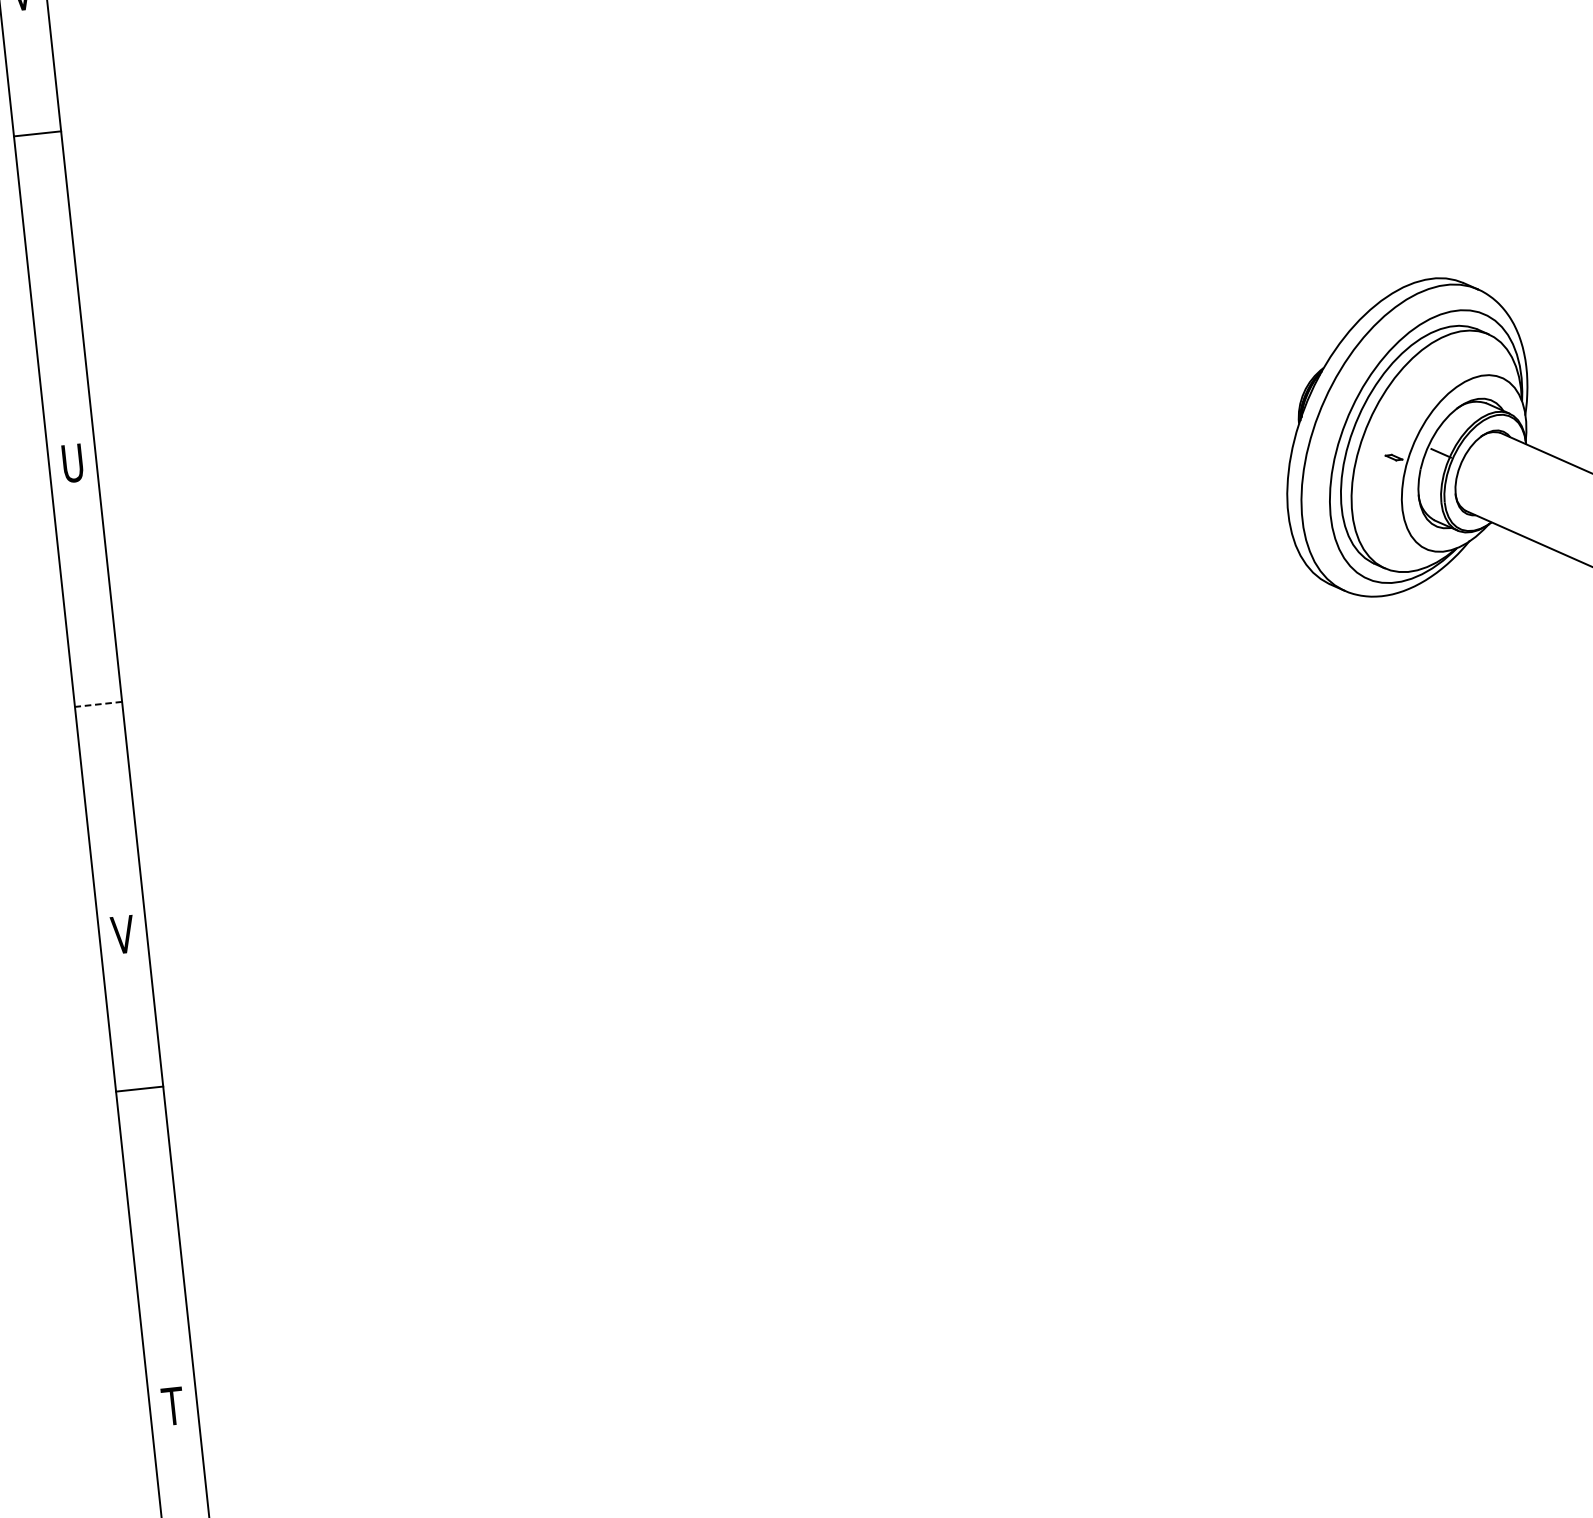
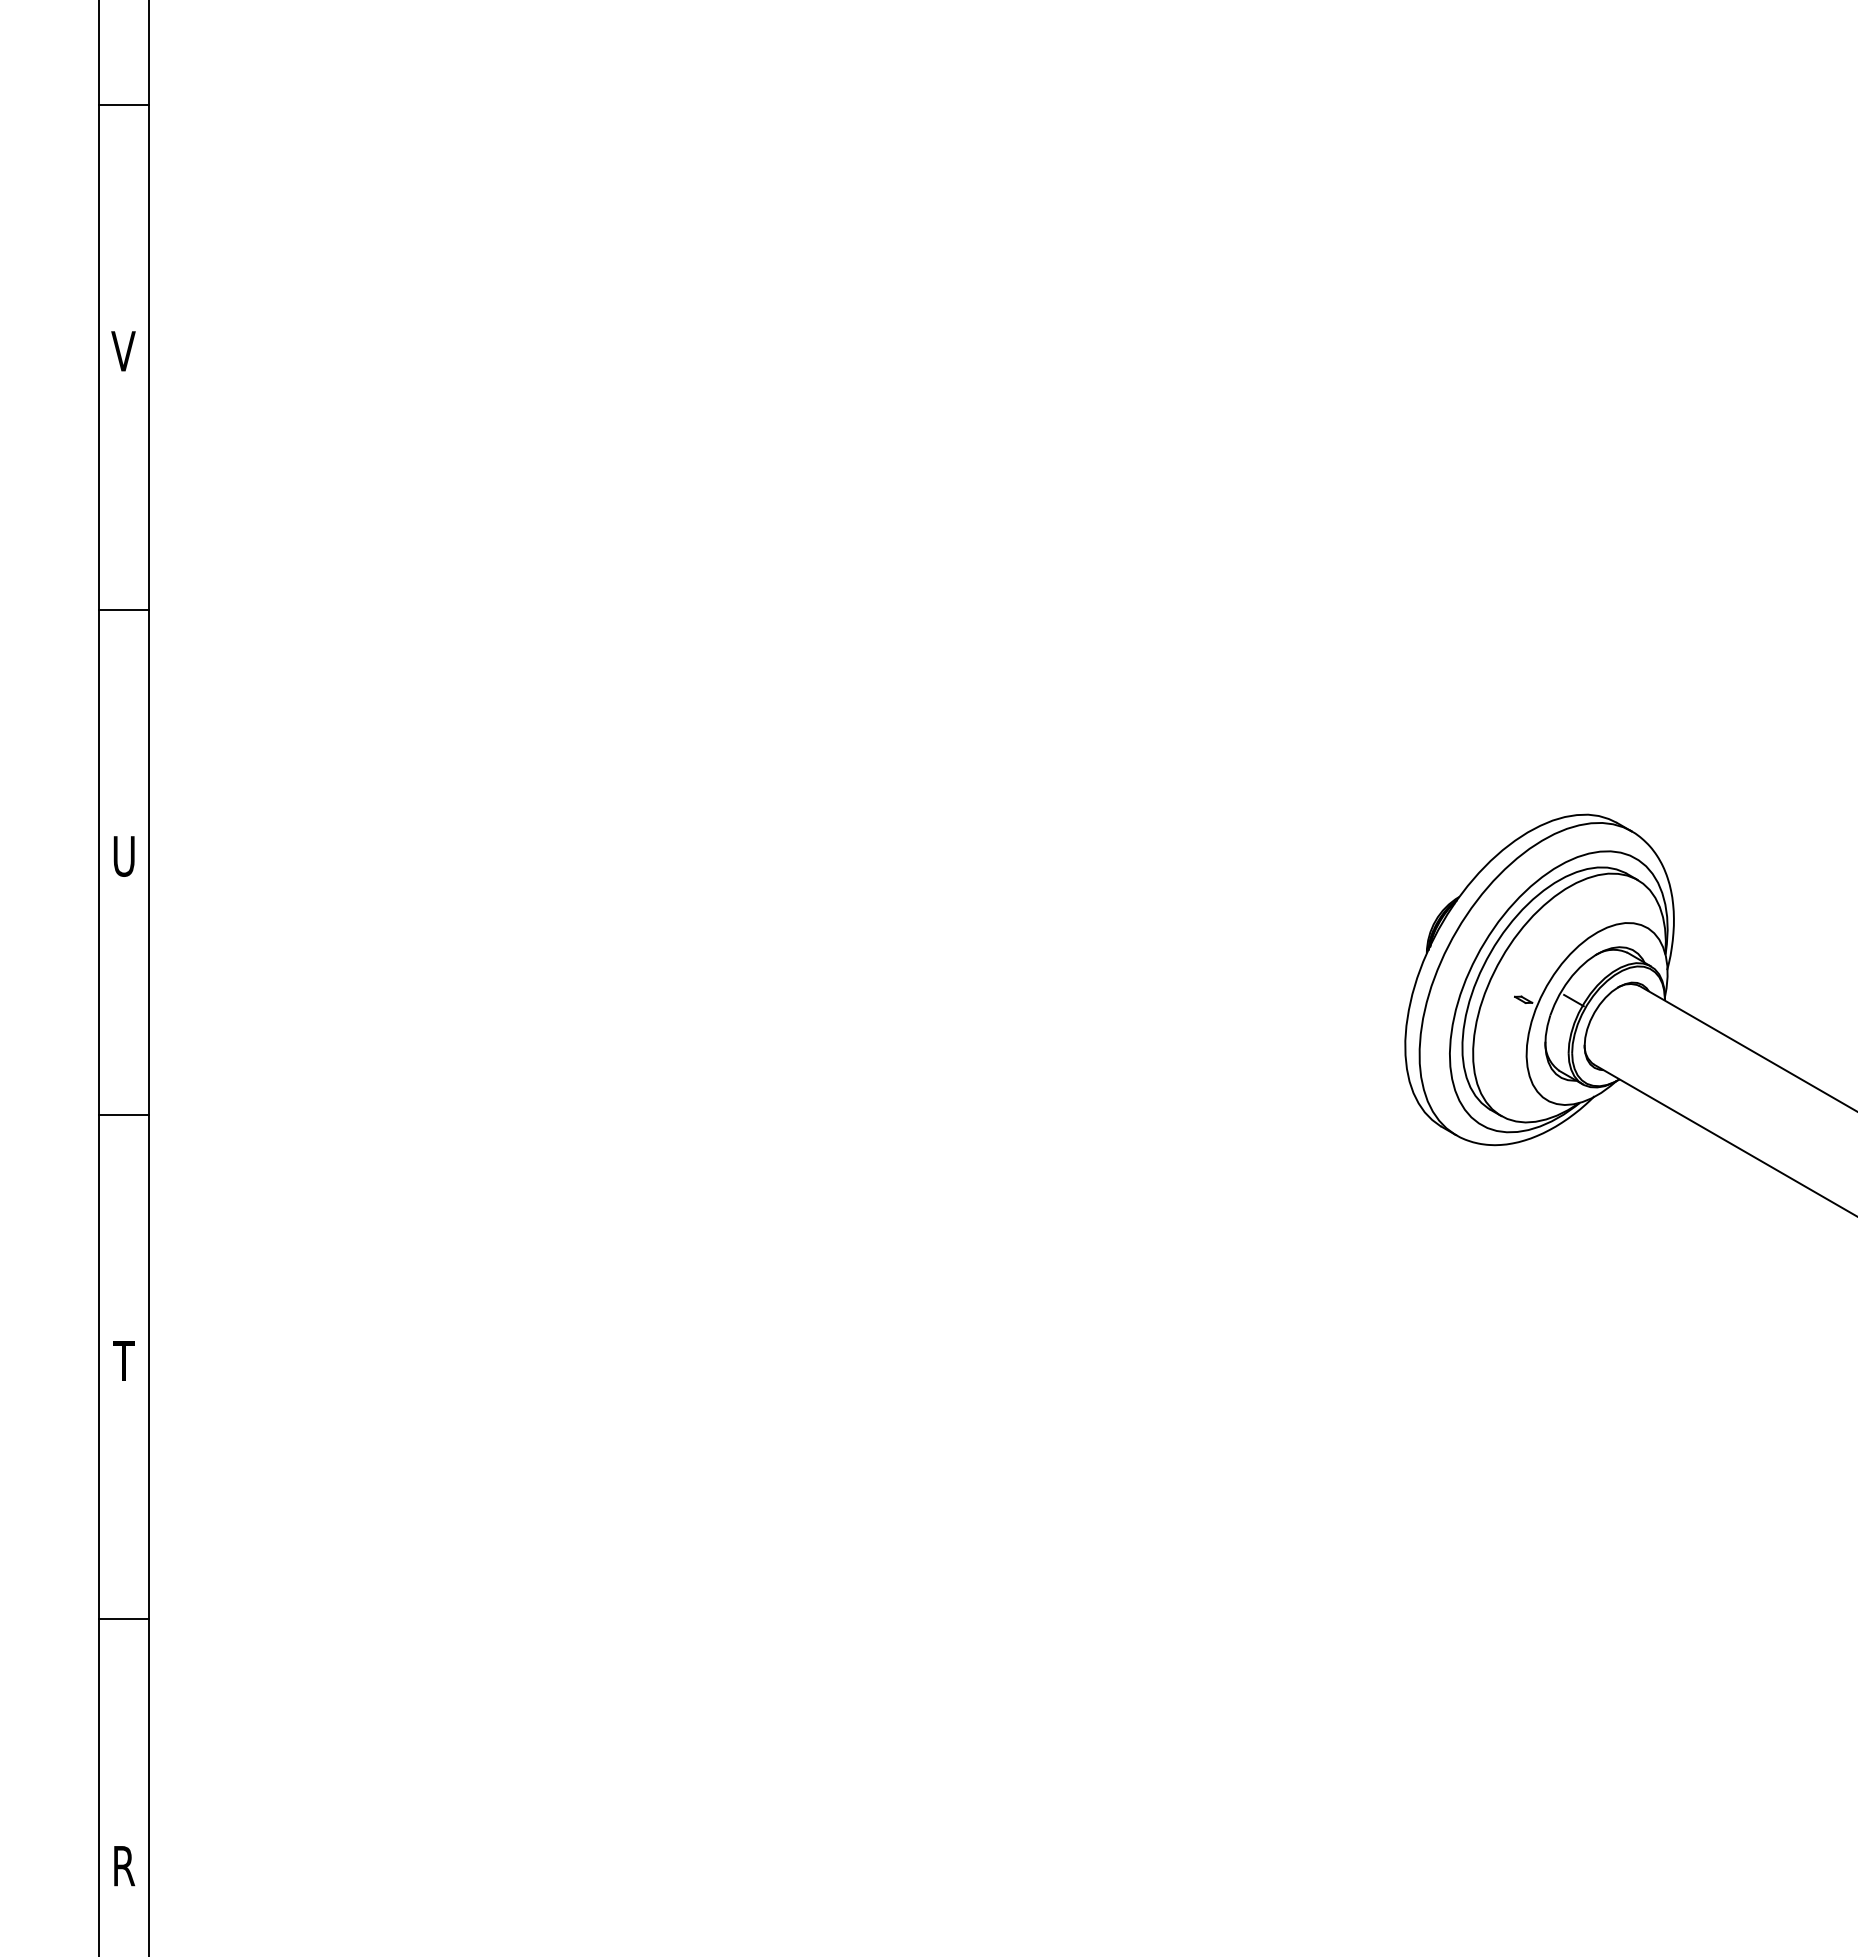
line: (36, 133) -> (123, 609), moved
line: (97, 704) -> (123, 1114), dashed -> solid
text: (122, 935) -> (123, 1361), V -> T
line: (139, 1089) -> (123, 1619), moved
text: (173, 1406) -> (123, 1866), T -> R

